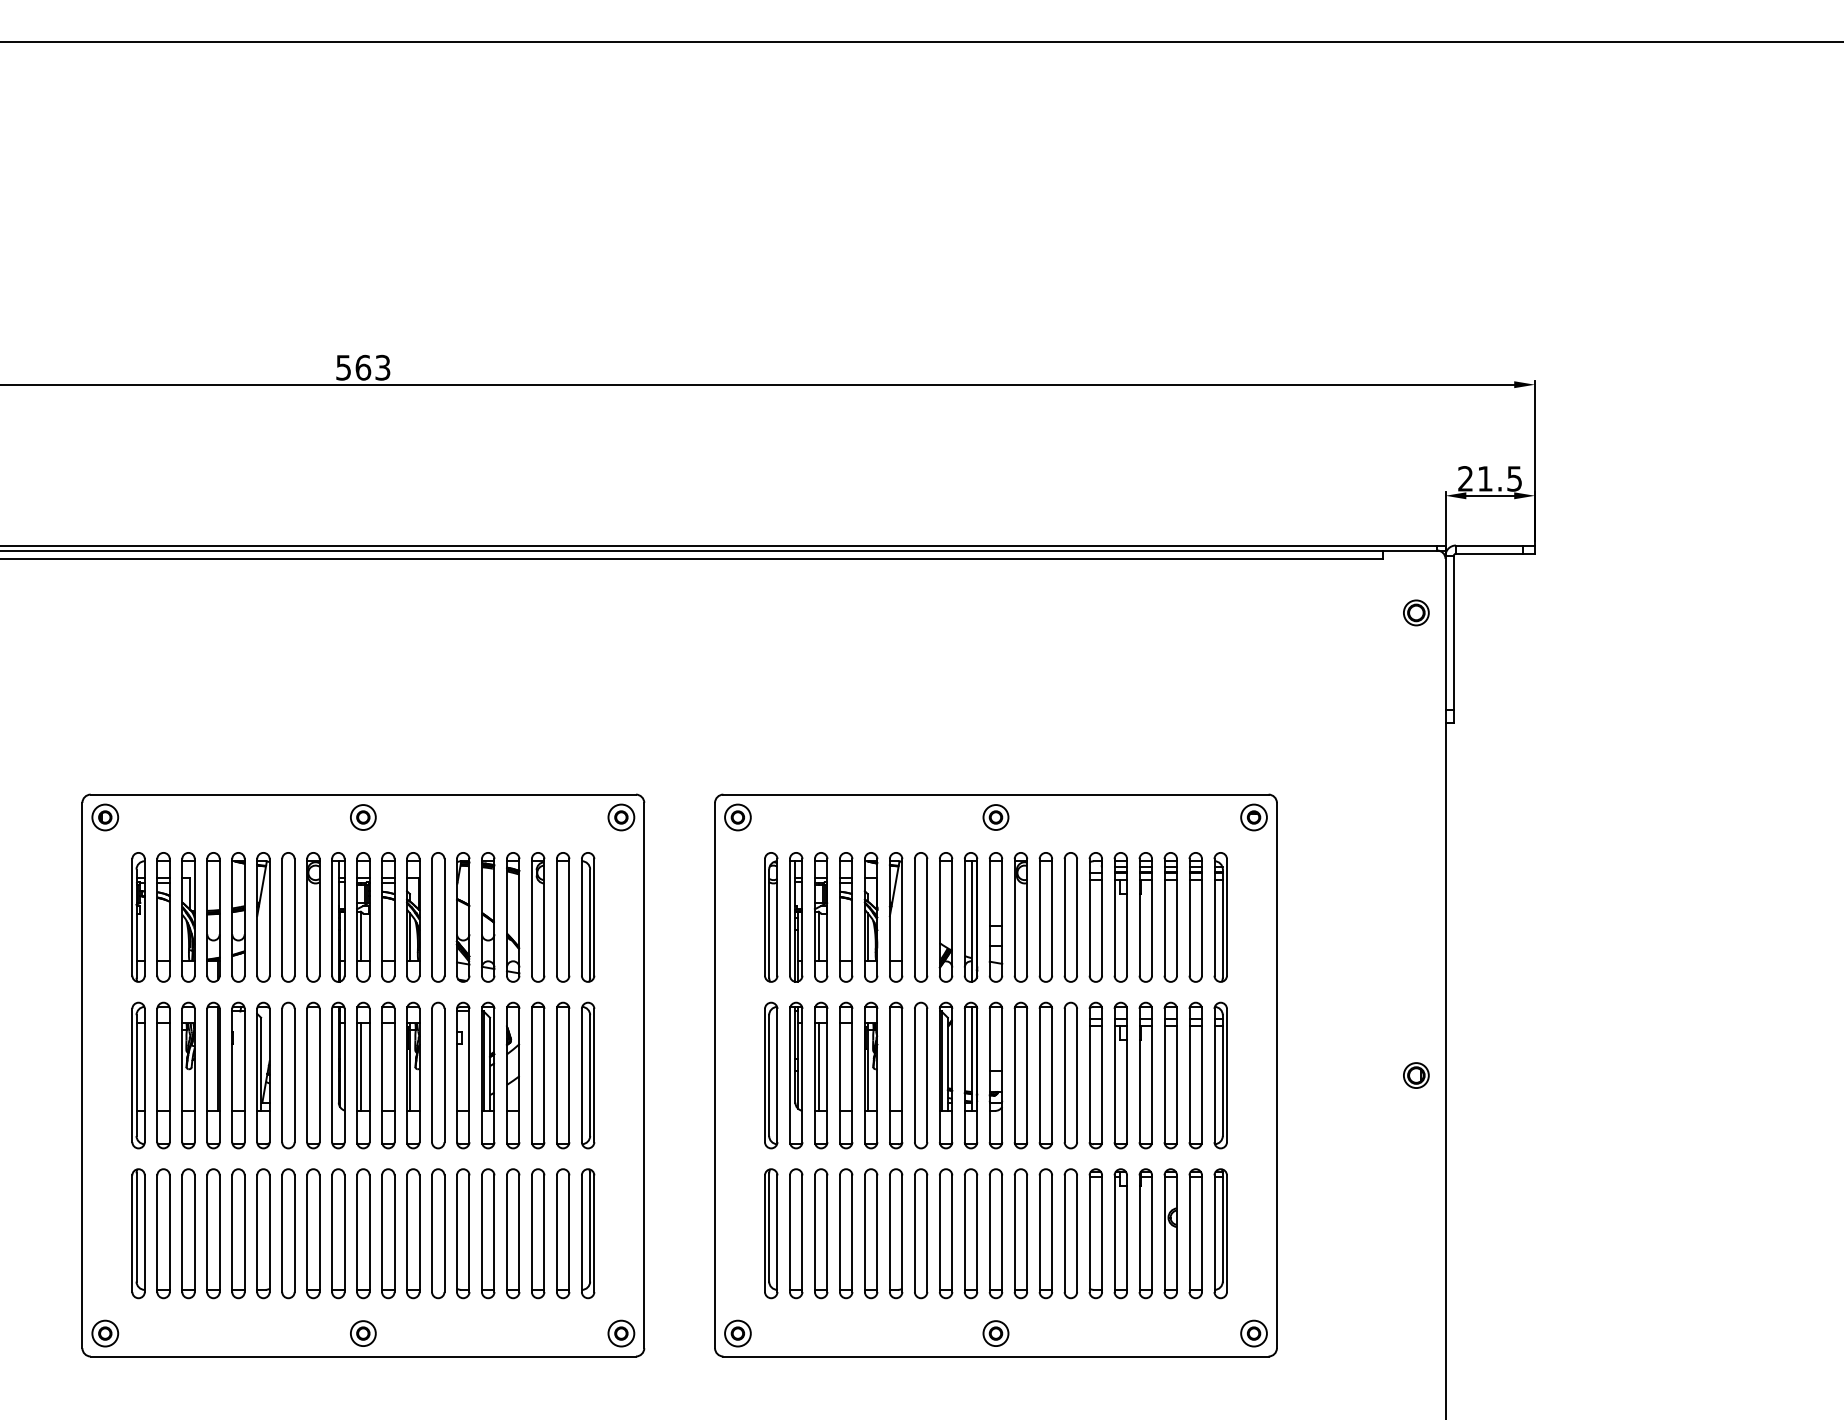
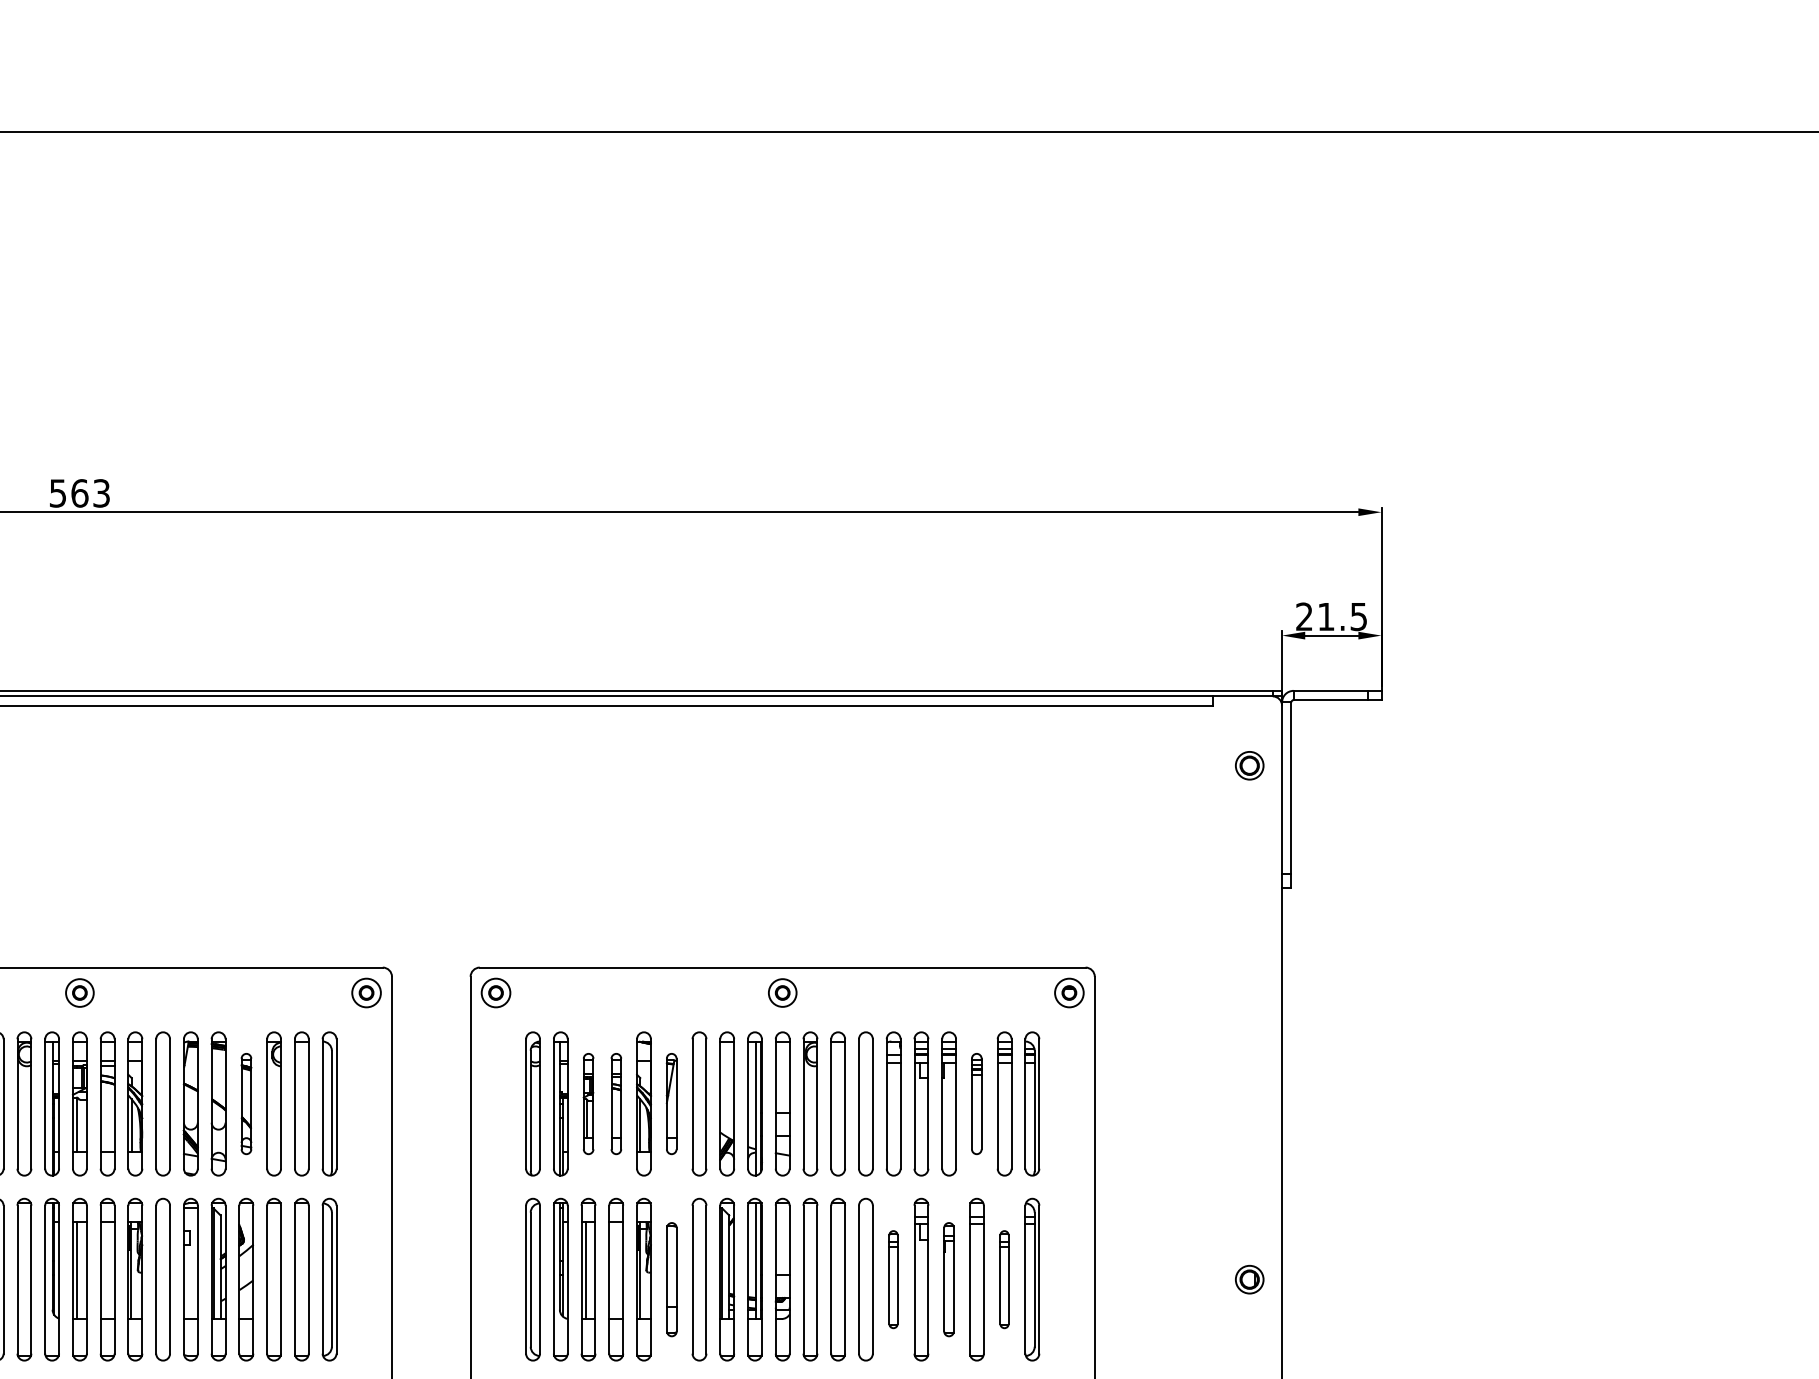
part: (513, 917) -> (246, 1104), size x0.7
part: (821, 917) -> (588, 1104), size x0.7
part: (846, 917) -> (616, 1104), size x0.7
part: (895, 917) -> (671, 1104), size x0.7
part: (1170, 917) -> (976, 1104), size x0.7
part: (896, 1075) -> (672, 1279), size x0.7
part: (1095, 1075) -> (893, 1279), size x0.6
part: (1145, 1075) -> (948, 1279), size x0.7
part: (1195, 1075) -> (1004, 1279), size x0.6

